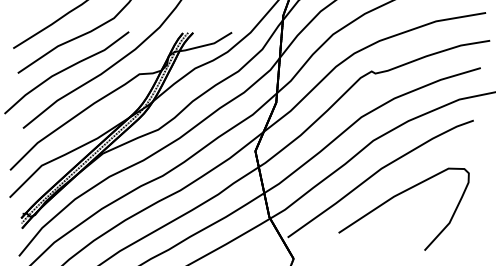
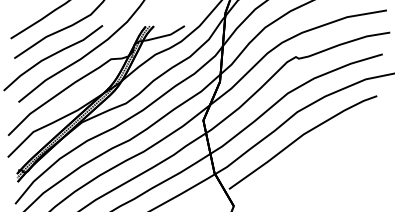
curve: (397, 196) -> (316, 156), removed

